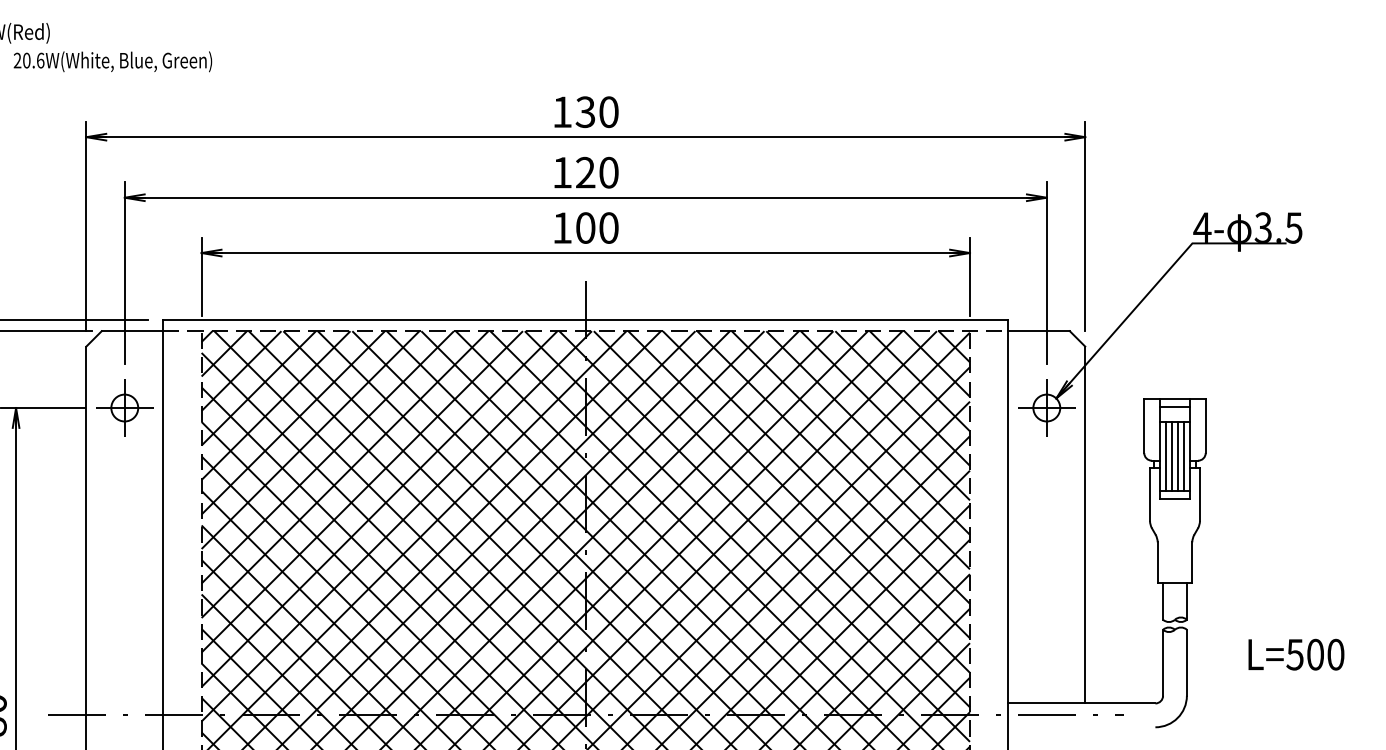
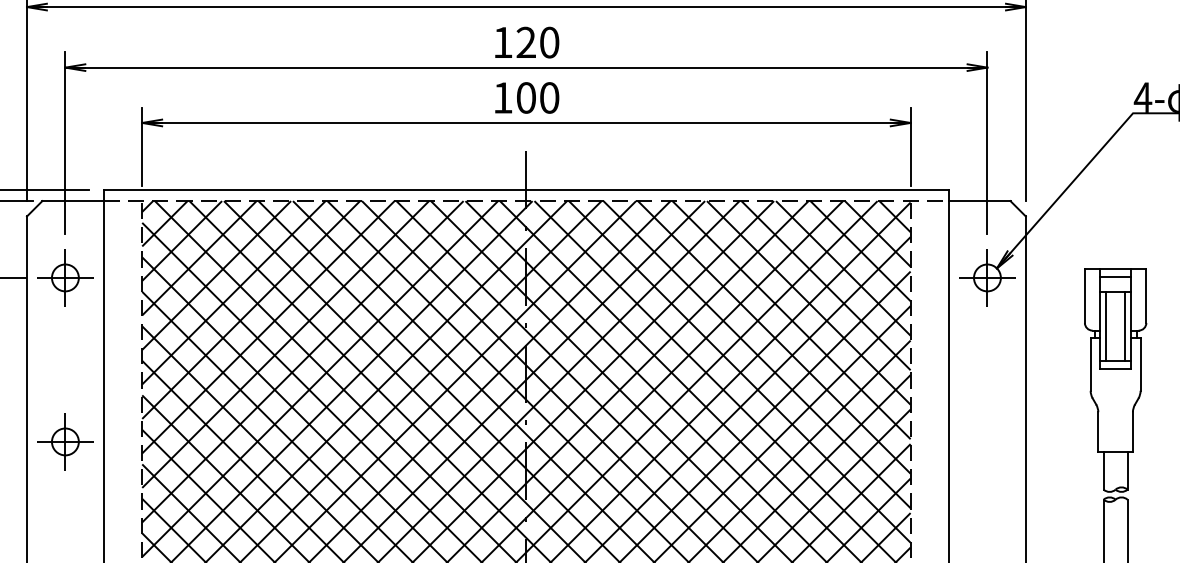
line: (1171, 456) -> (1112, 326), removed
line: (1178, 456) -> (1119, 326), removed
part: (124, 571) -> (65, 441), added

